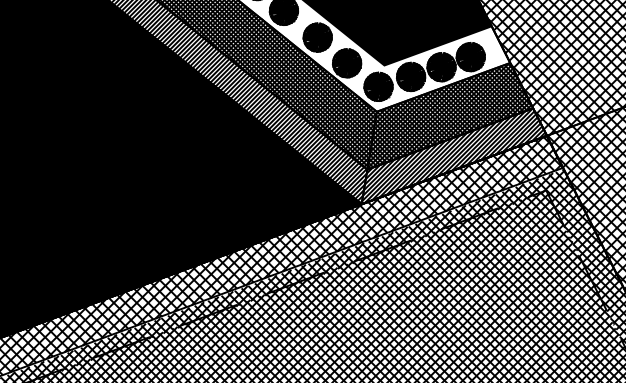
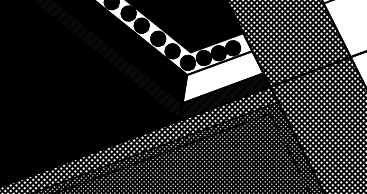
hatch: (449, 114) -> (222, 76), removed

